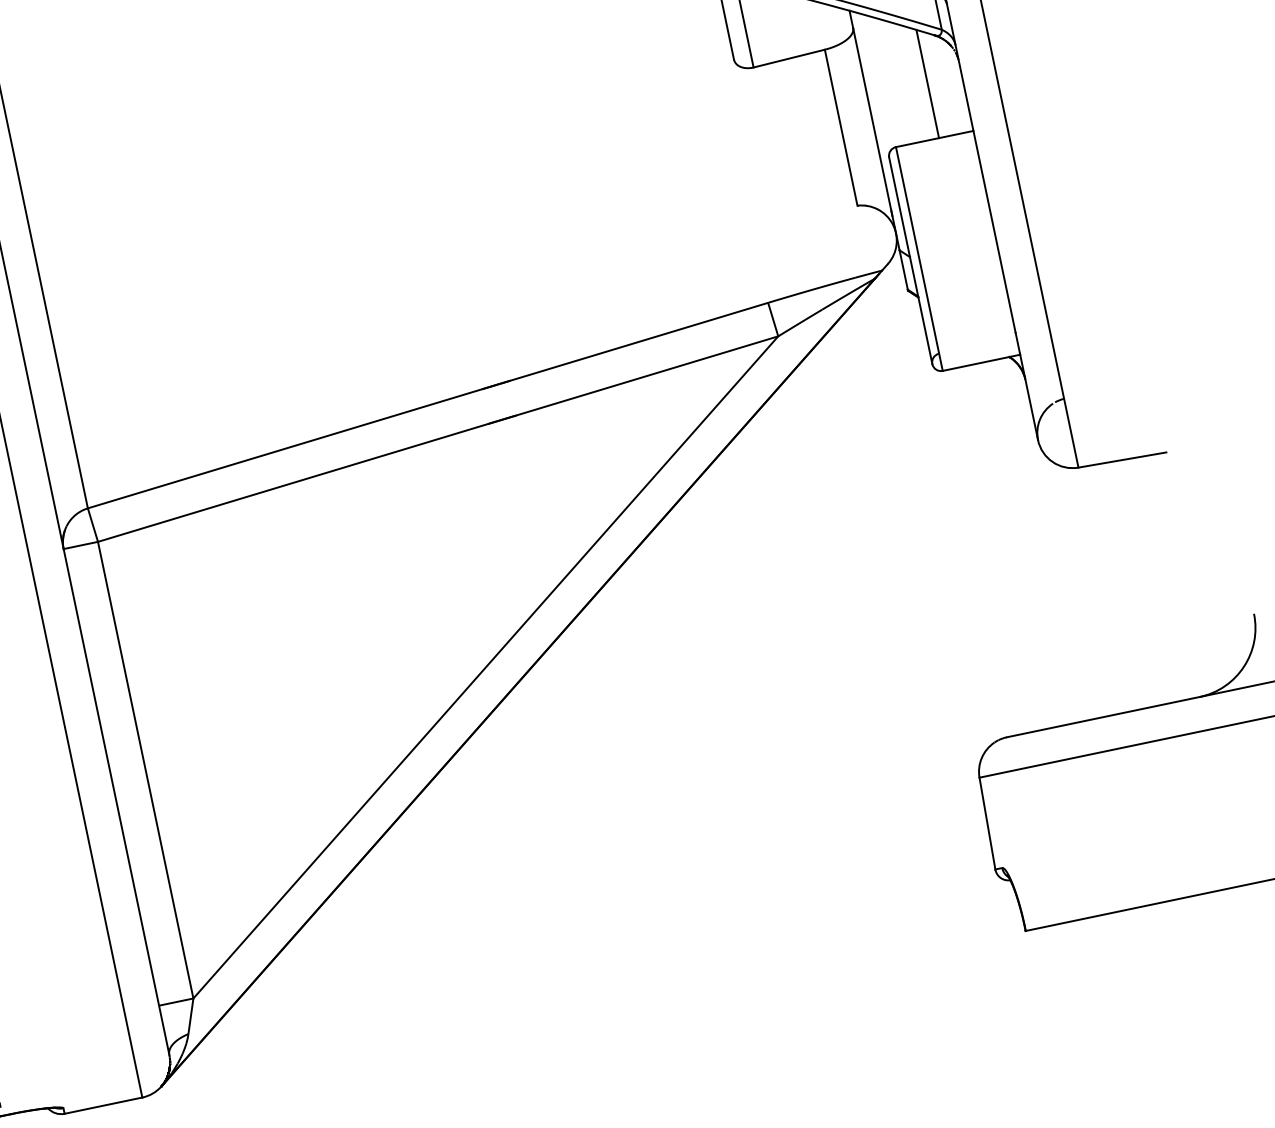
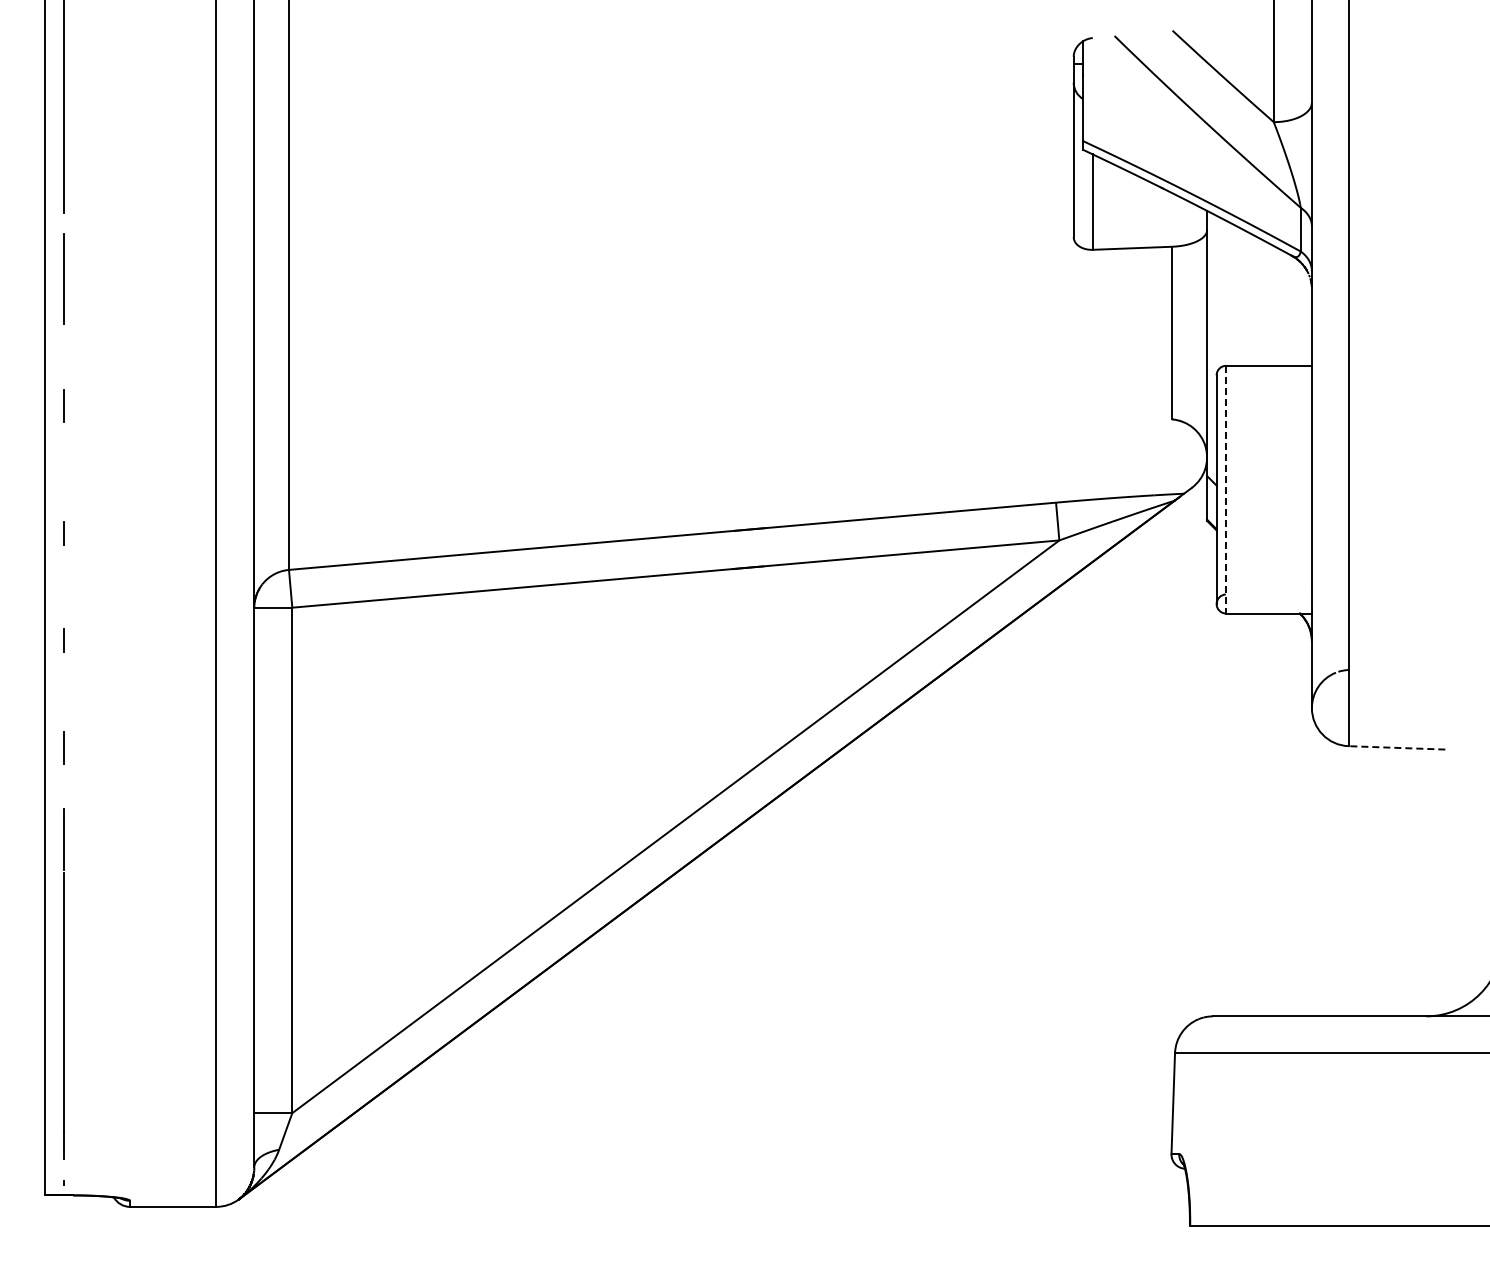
line: (927, 83) -> (1273, 305), removed
line: (919, 258) -> (1226, 489), solid -> dashed
line: (1121, 459) -> (1396, 747), solid -> dashed

